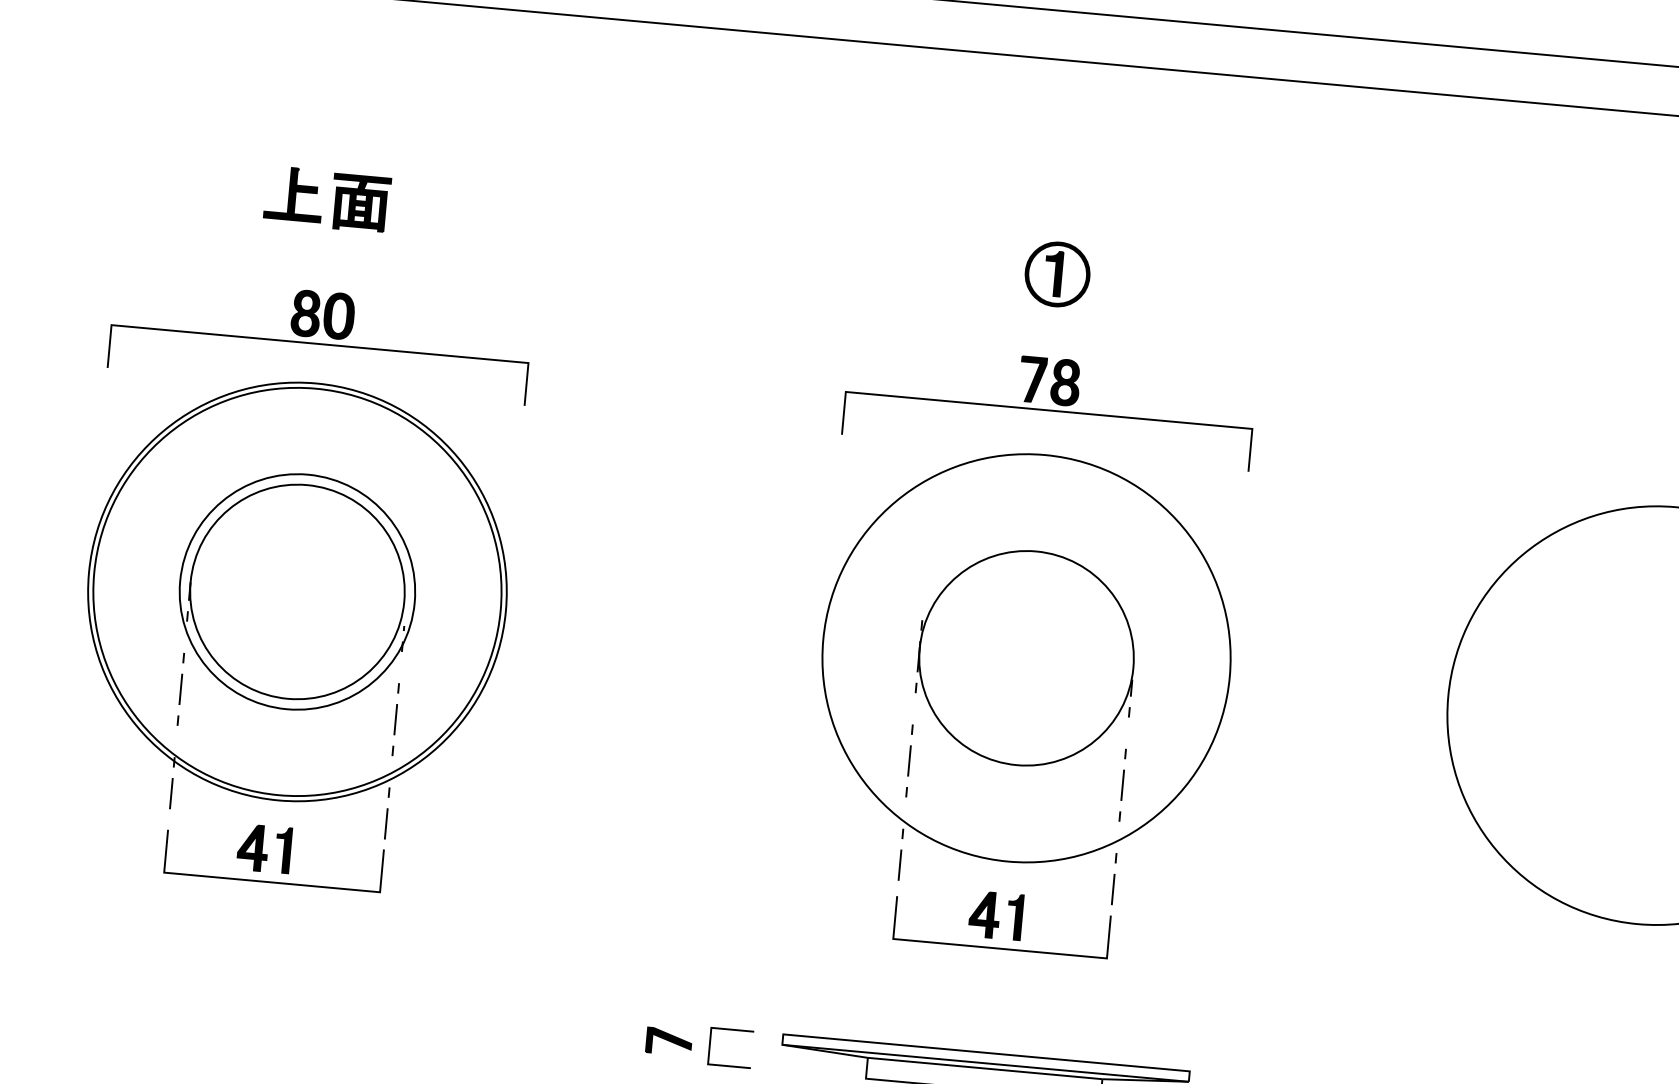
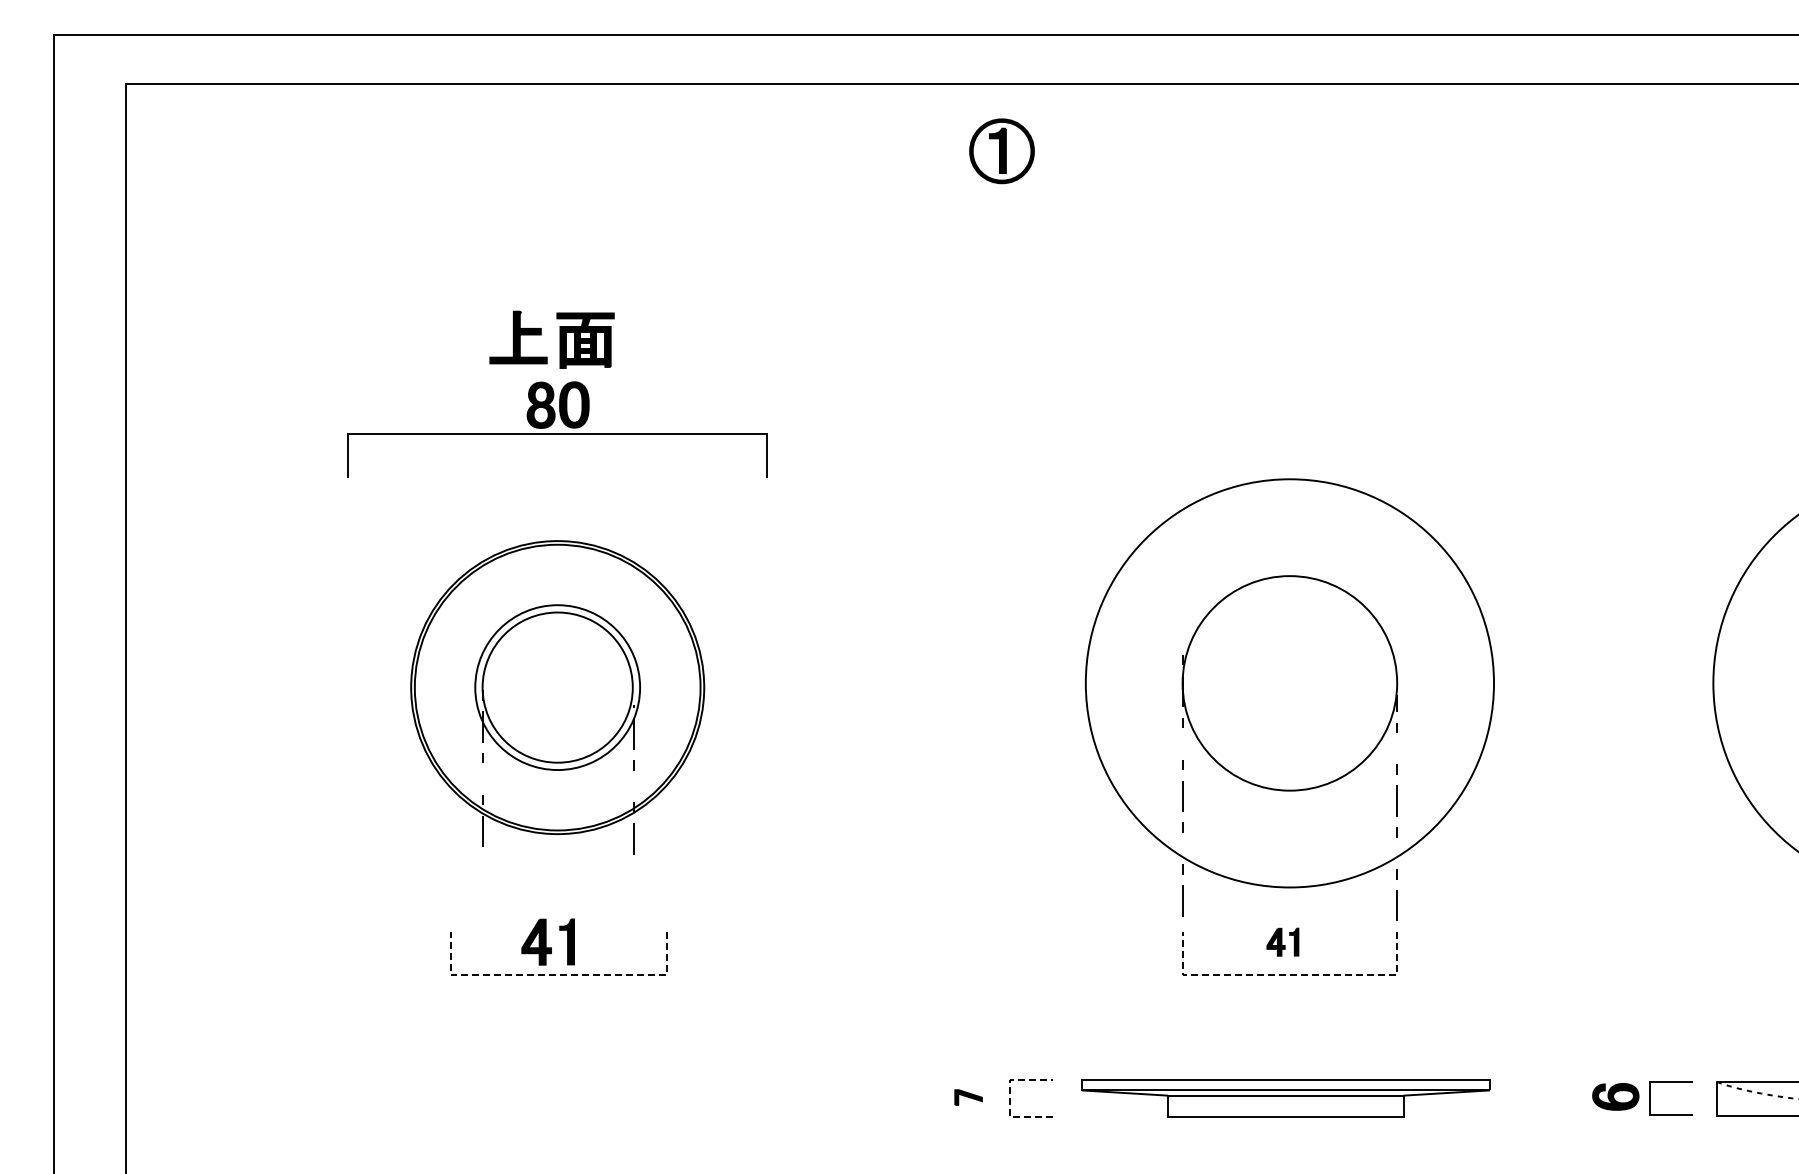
part: (334, 199) -> (559, 339), moved
part: (1057, 274) -> (1001, 151), moved
part: (1049, 405) -> (1289, 429), removed
part: (295, 605) -> (557, 697), size x0.7
line: (271, 881) -> (558, 974), solid -> dashed
part: (995, 914) -> (1282, 941), size x0.6
line: (999, 948) -> (1289, 974), solid -> dashed
part: (668, 1041) -> (968, 1097), size x0.6
line: (709, 1045) -> (1009, 1097), solid -> dashed

